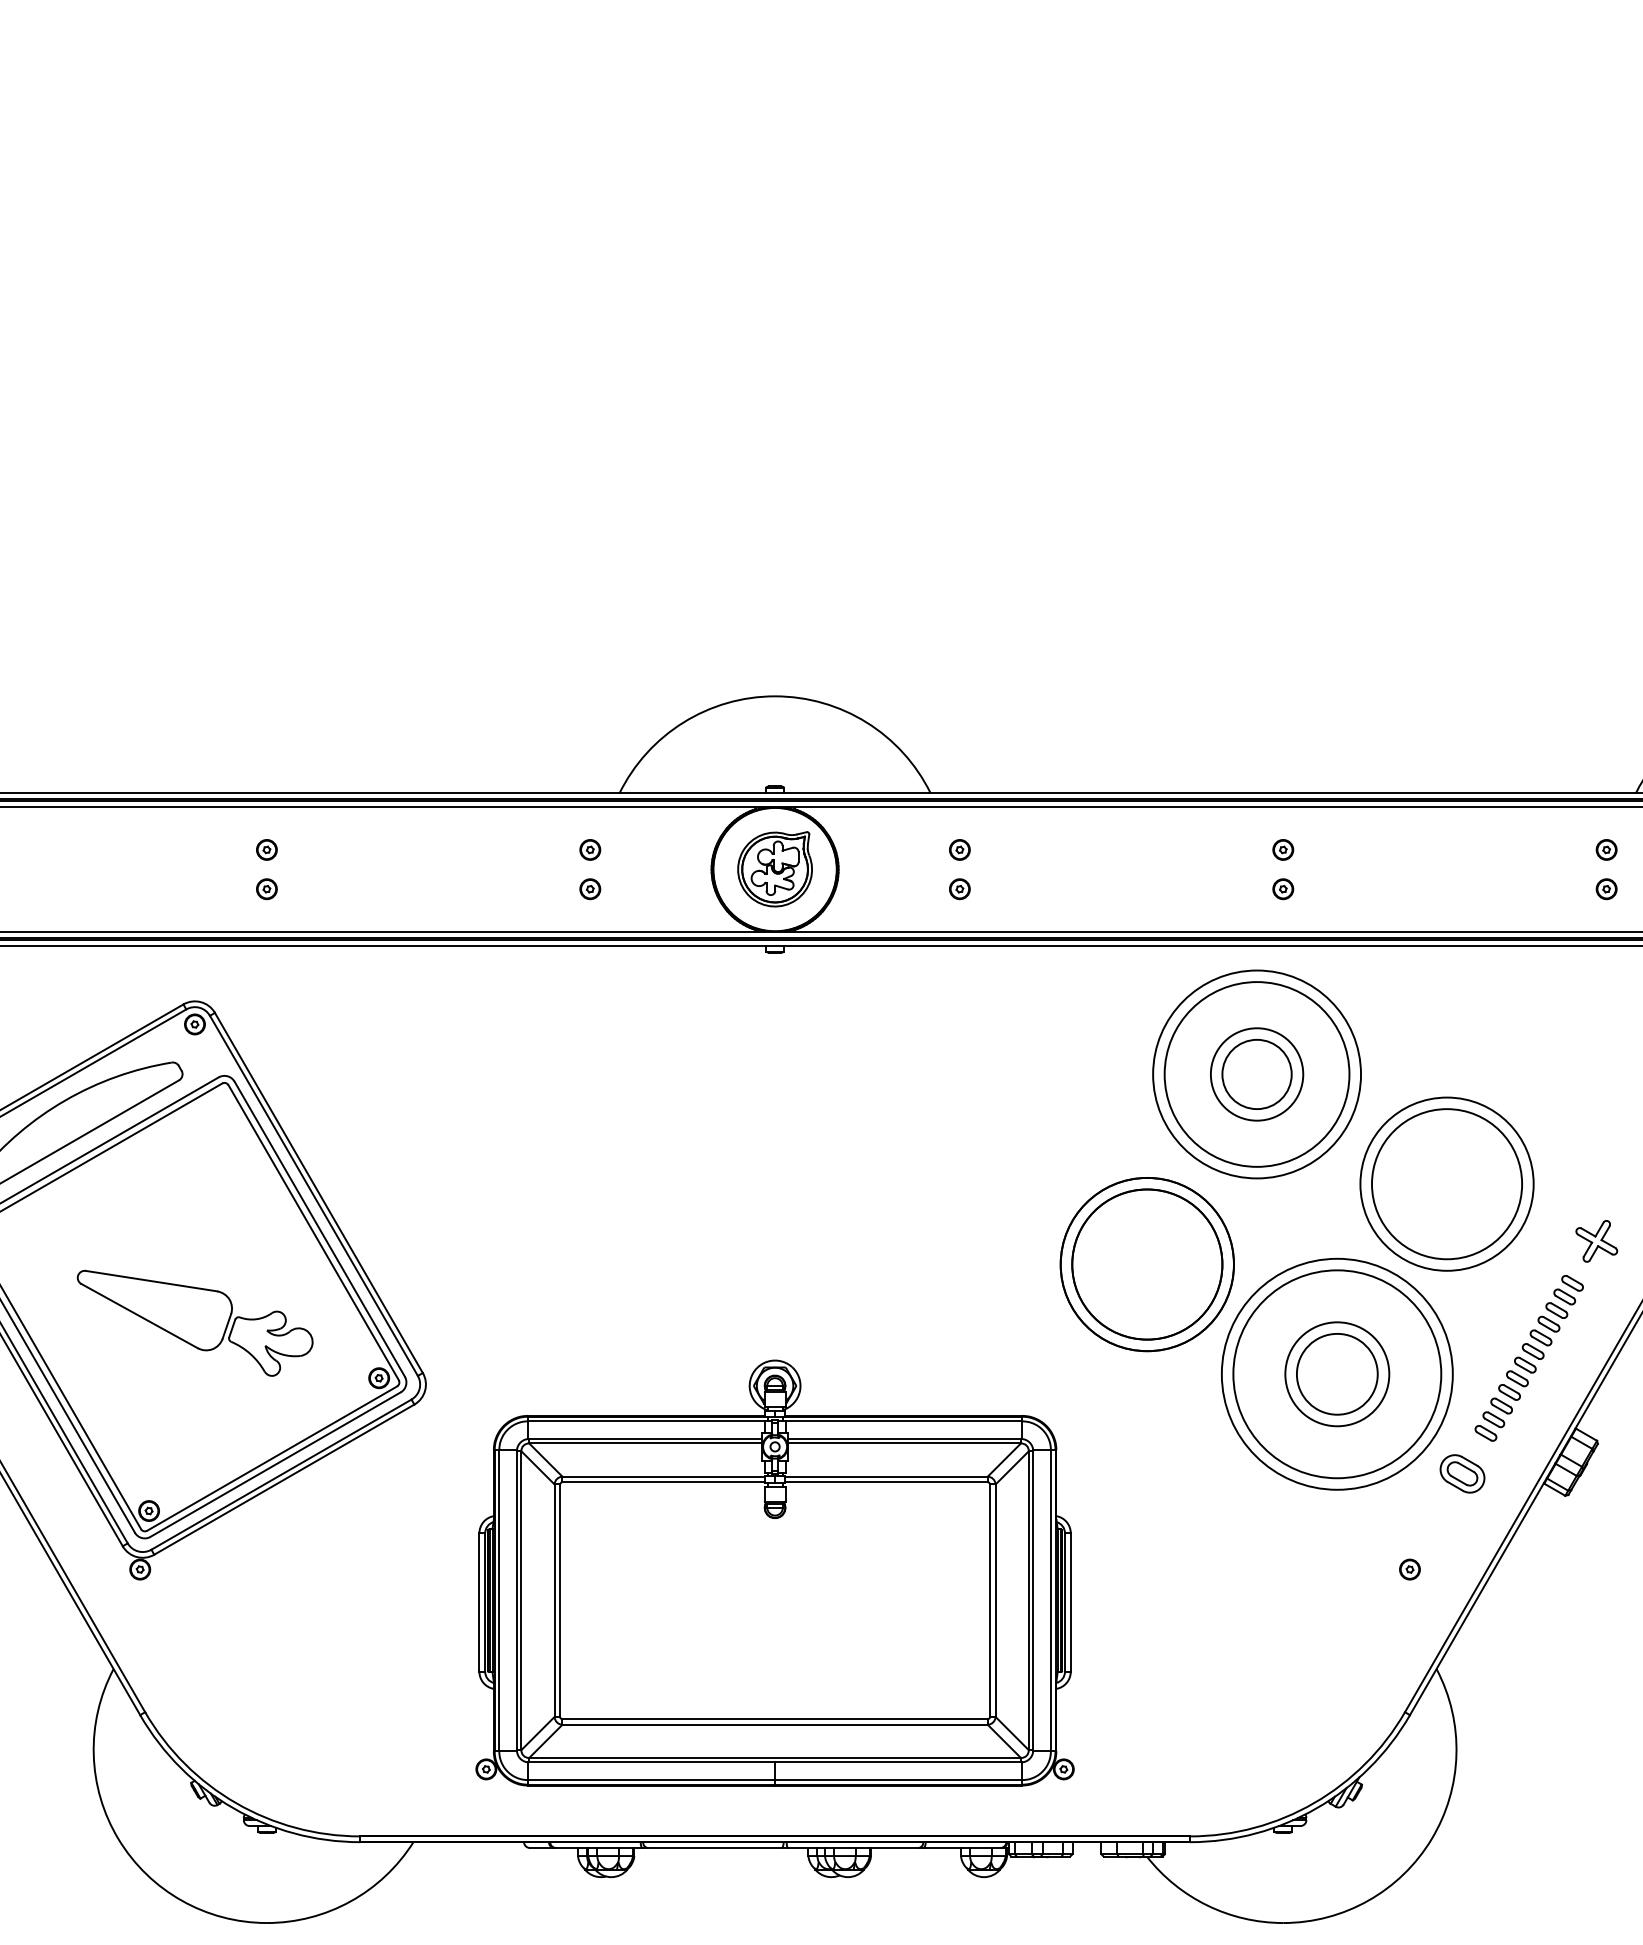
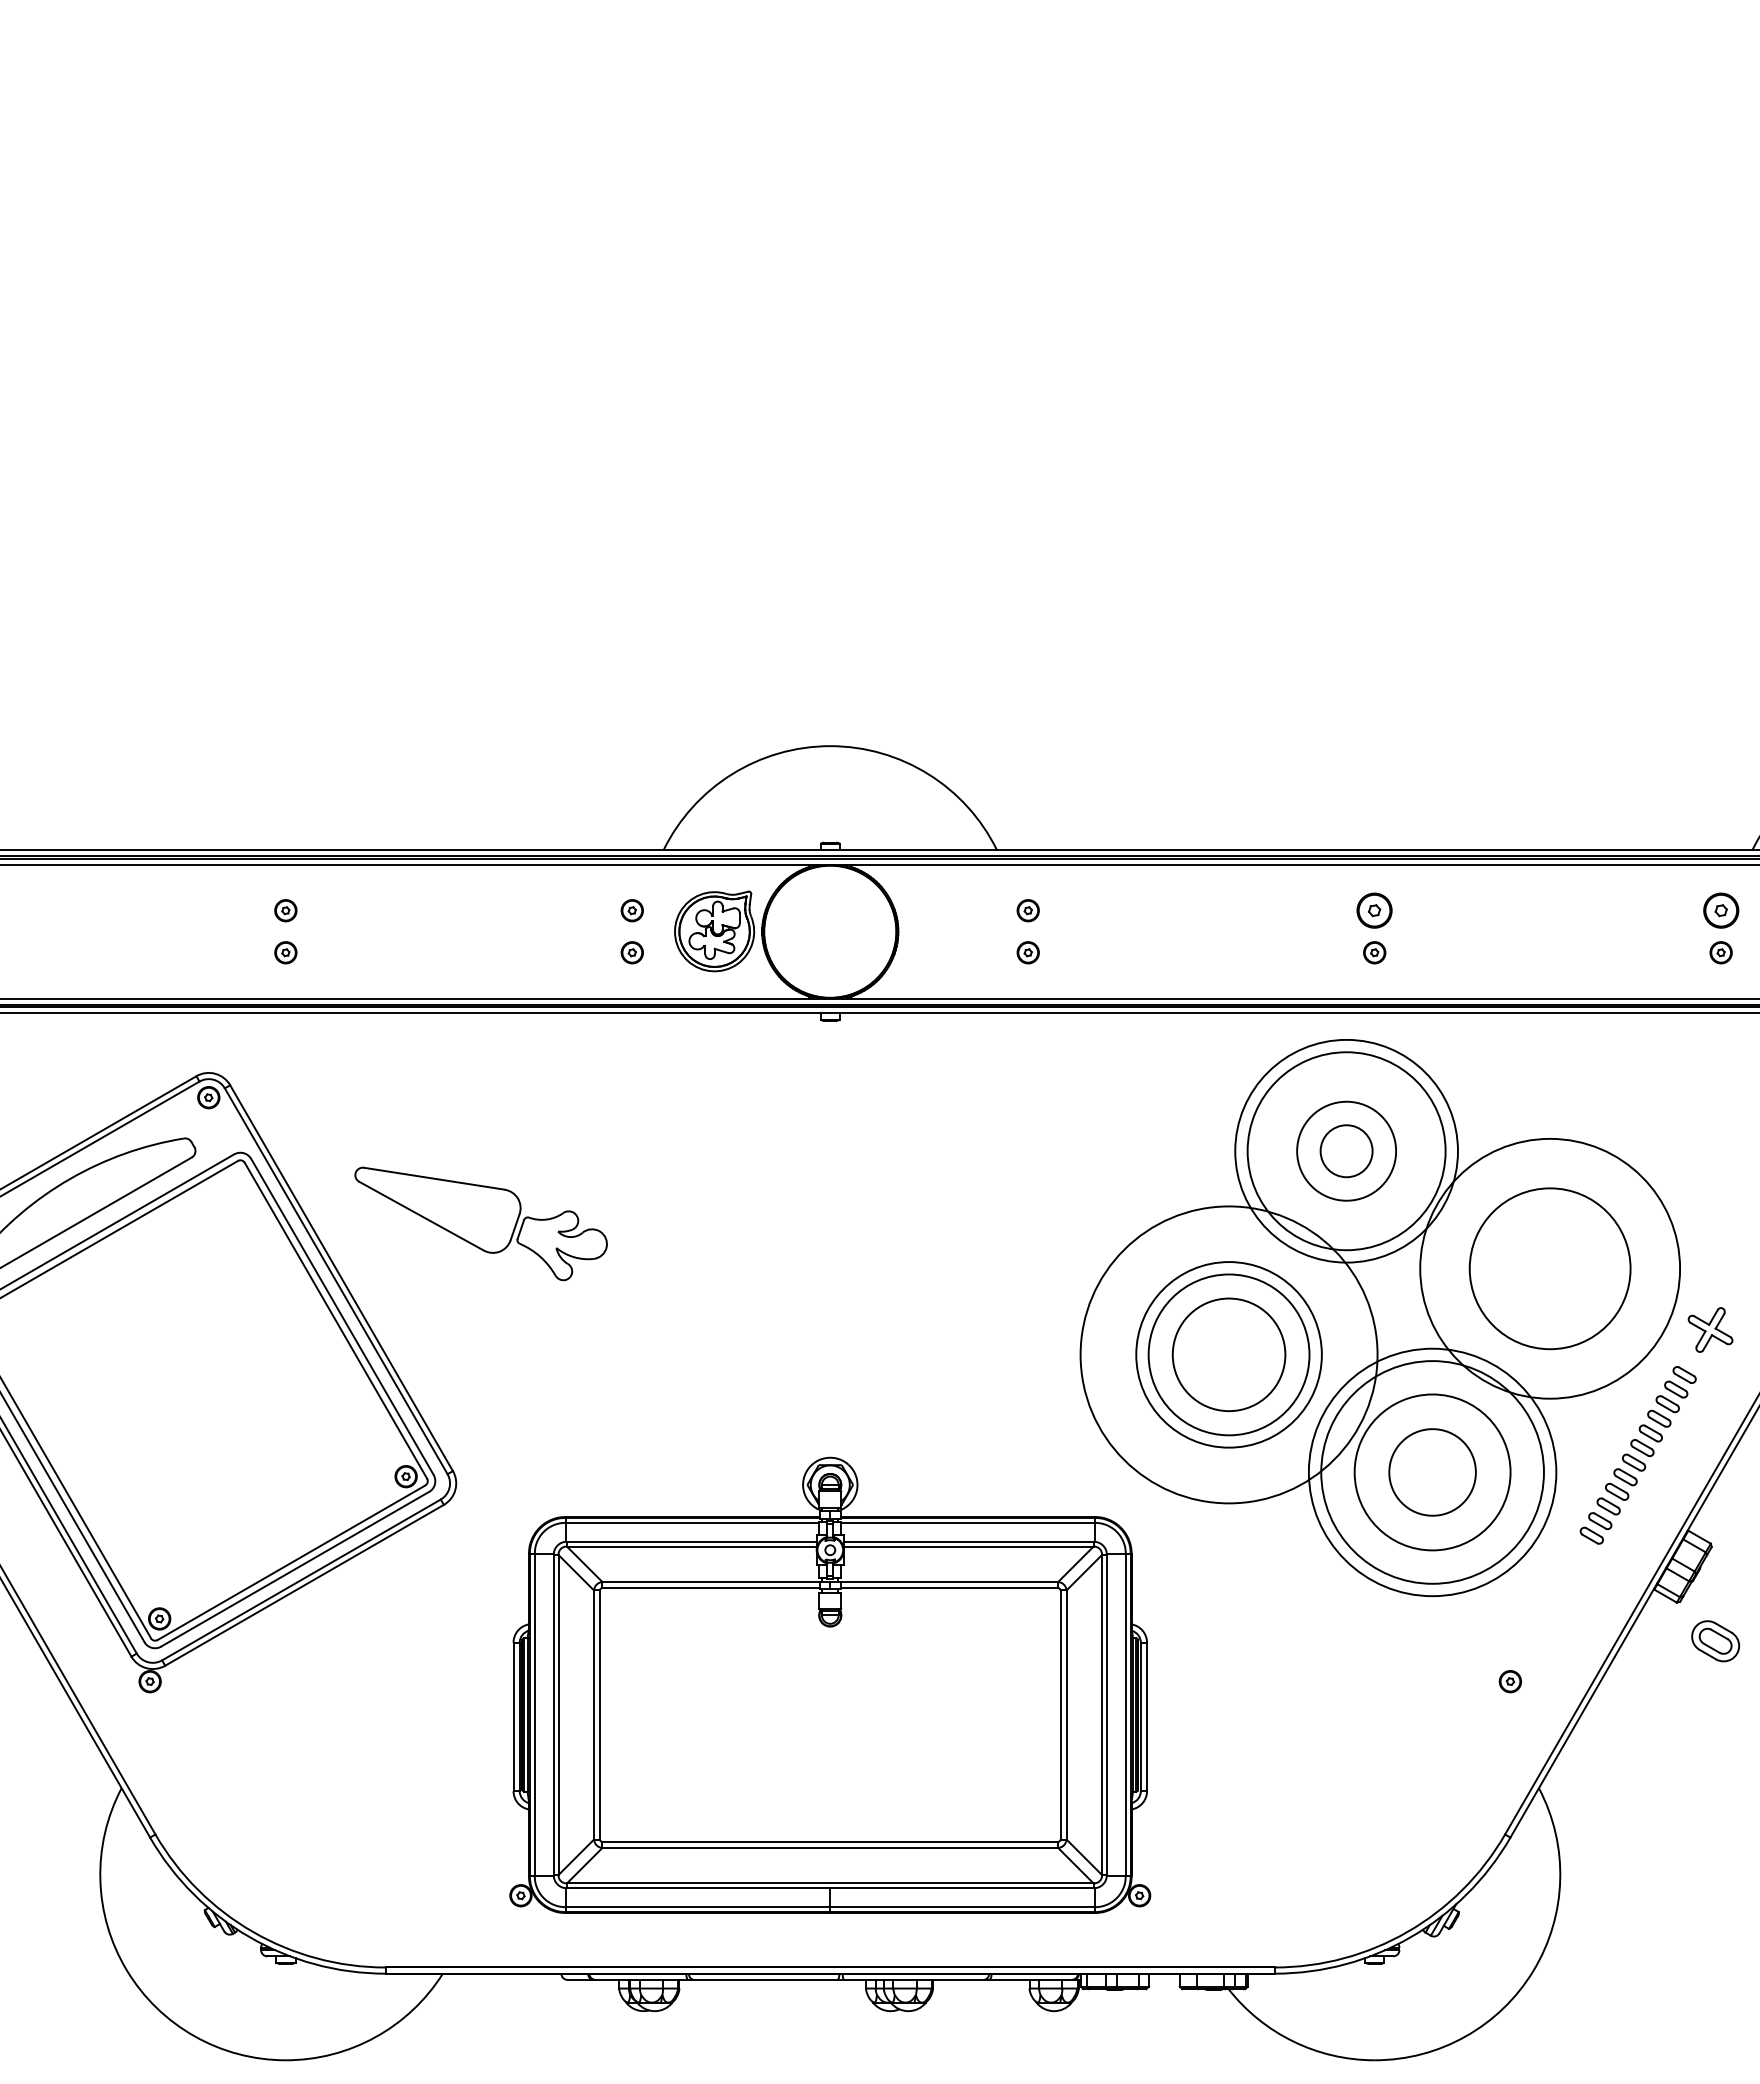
part: (1283, 849) -> (1374, 910), size x1.6
part: (1606, 849) -> (1720, 910), size x1.6
part: (774, 869) -> (713, 931), moved
circle: (1256, 1074) -> (1346, 1151), size x0.7
circle: (1446, 1183) -> (1549, 1268), size x1.4
circle: (1146, 1264) -> (1228, 1354), size x1.6
circle: (1147, 1264) -> (1229, 1354), size x0.7
part: (194, 1322) -> (480, 1223), moved
circle: (1337, 1374) -> (1432, 1472), size x1.4
part: (1462, 1473) -> (1715, 1640), moved

